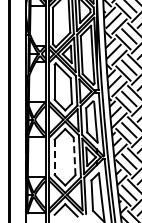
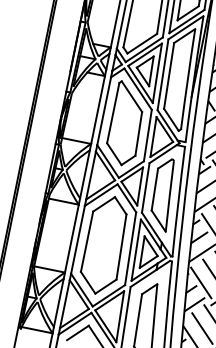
line: (74, 156) -> (121, 247), dashed -> solid
line: (54, 157) -> (86, 241), dashed -> solid

